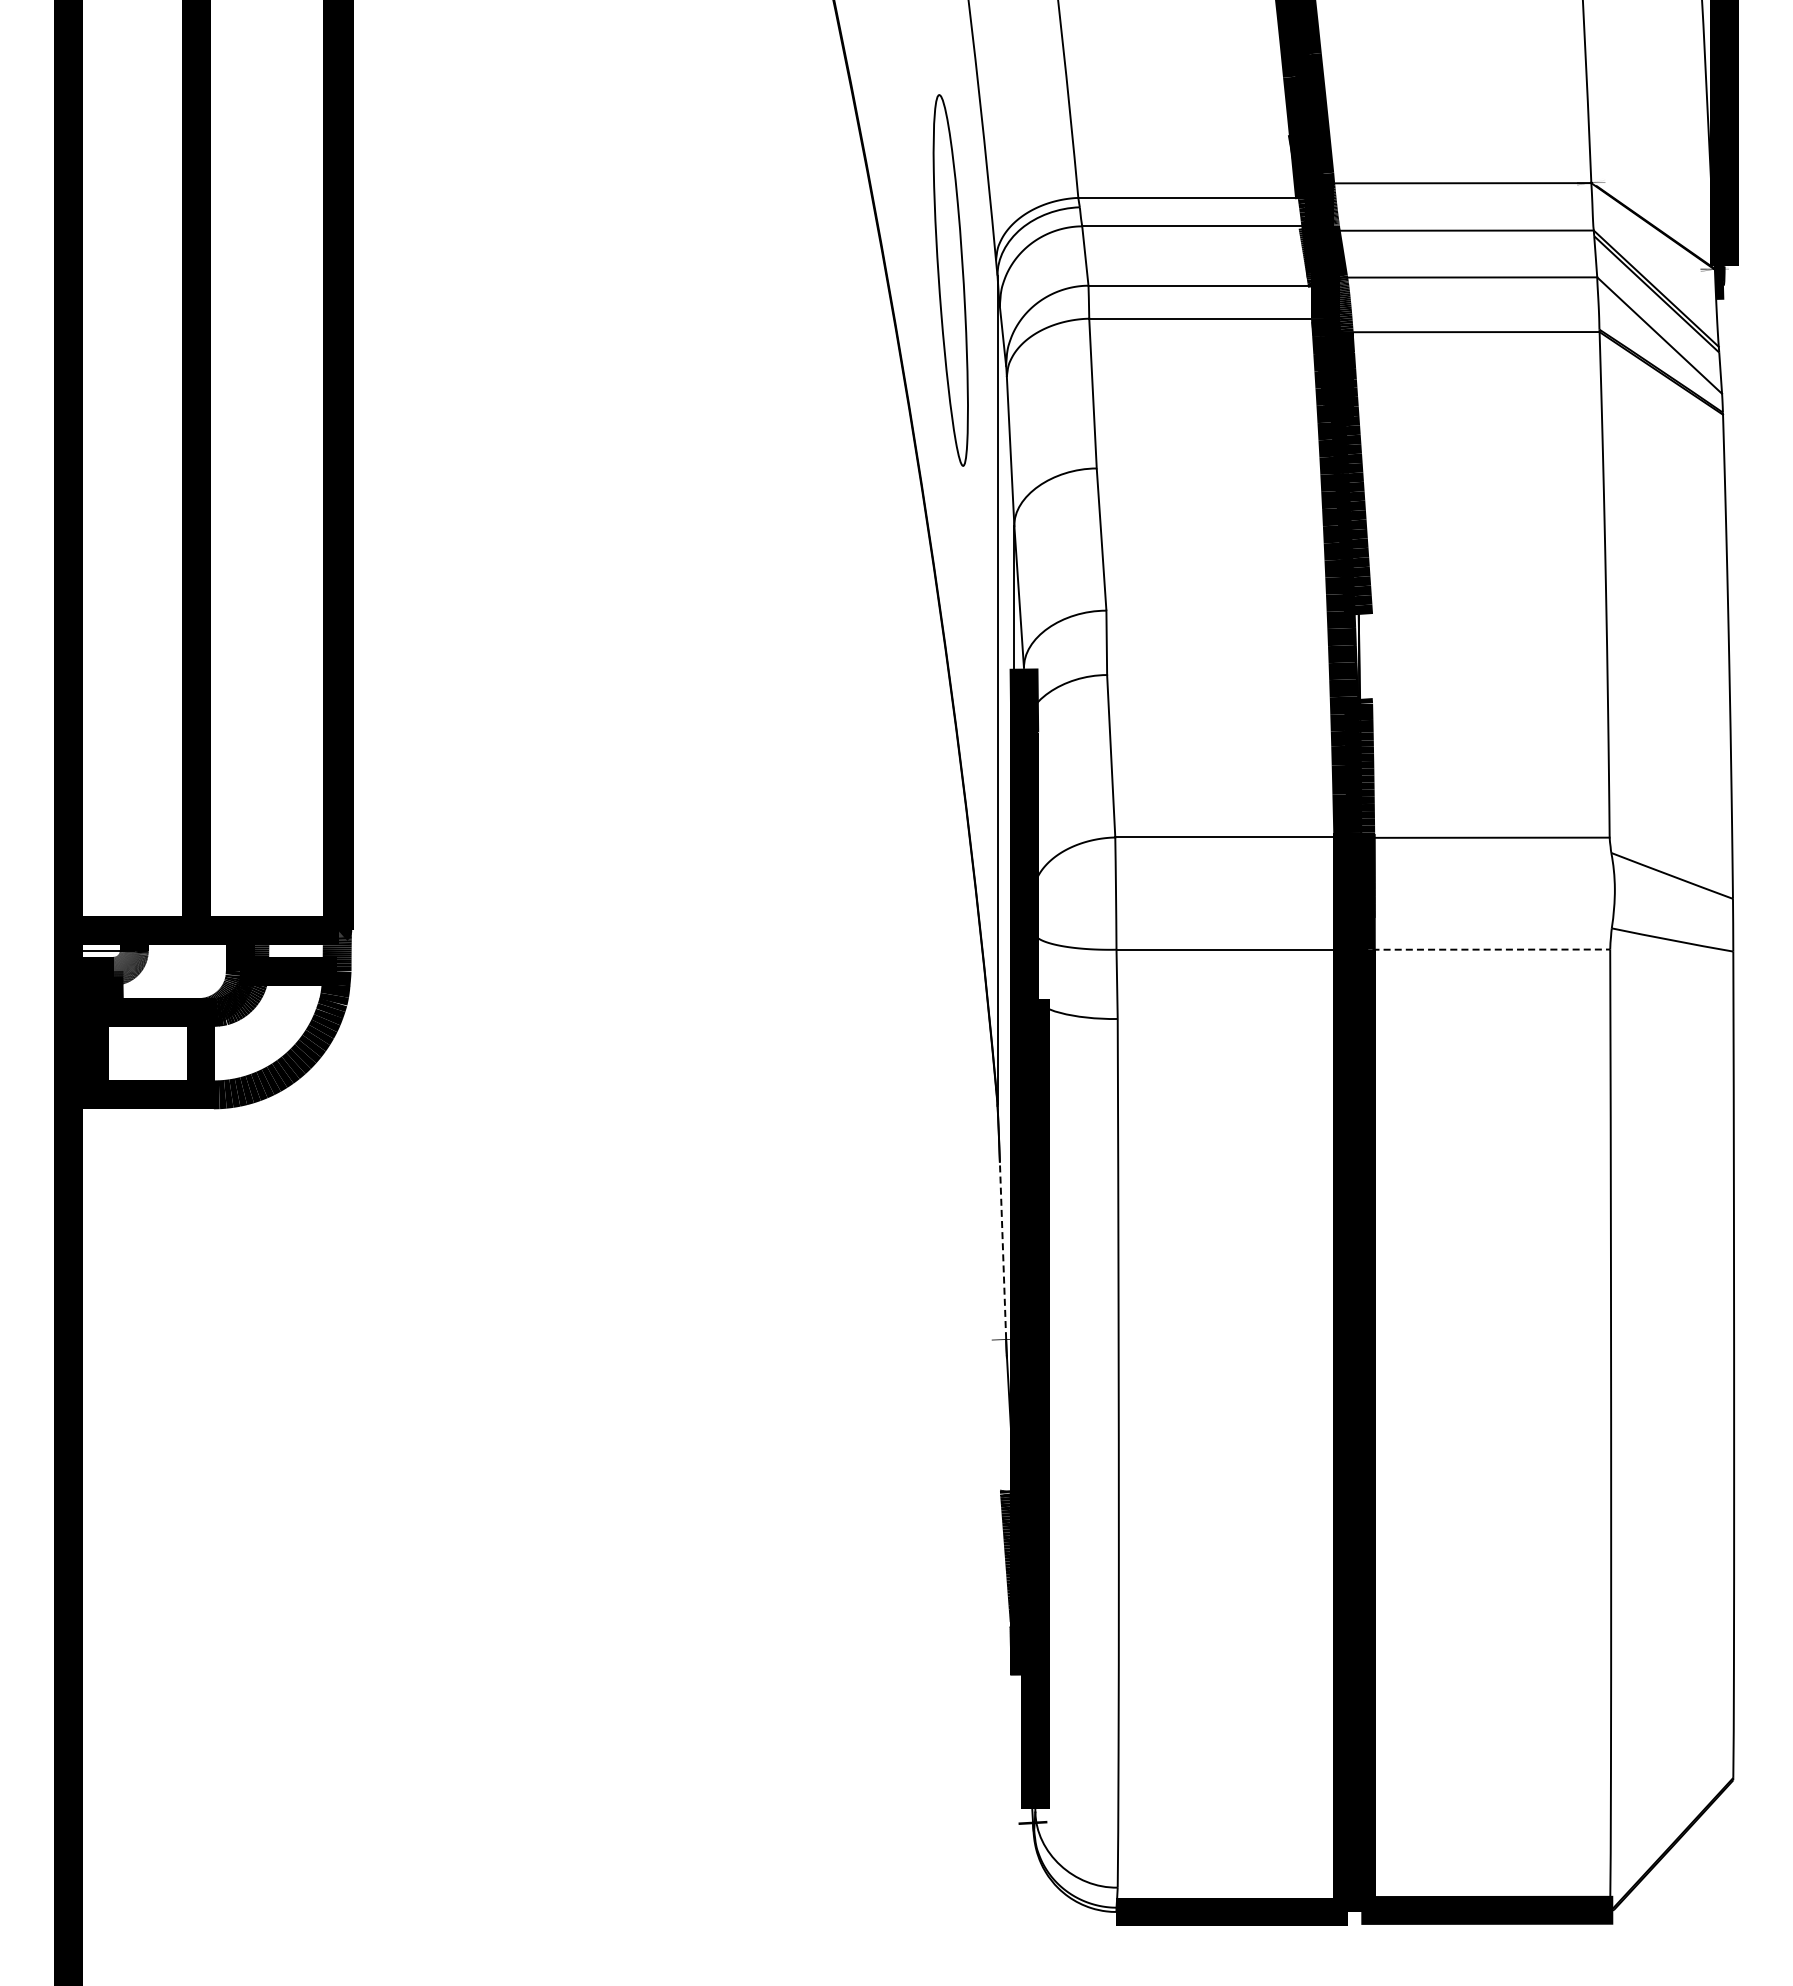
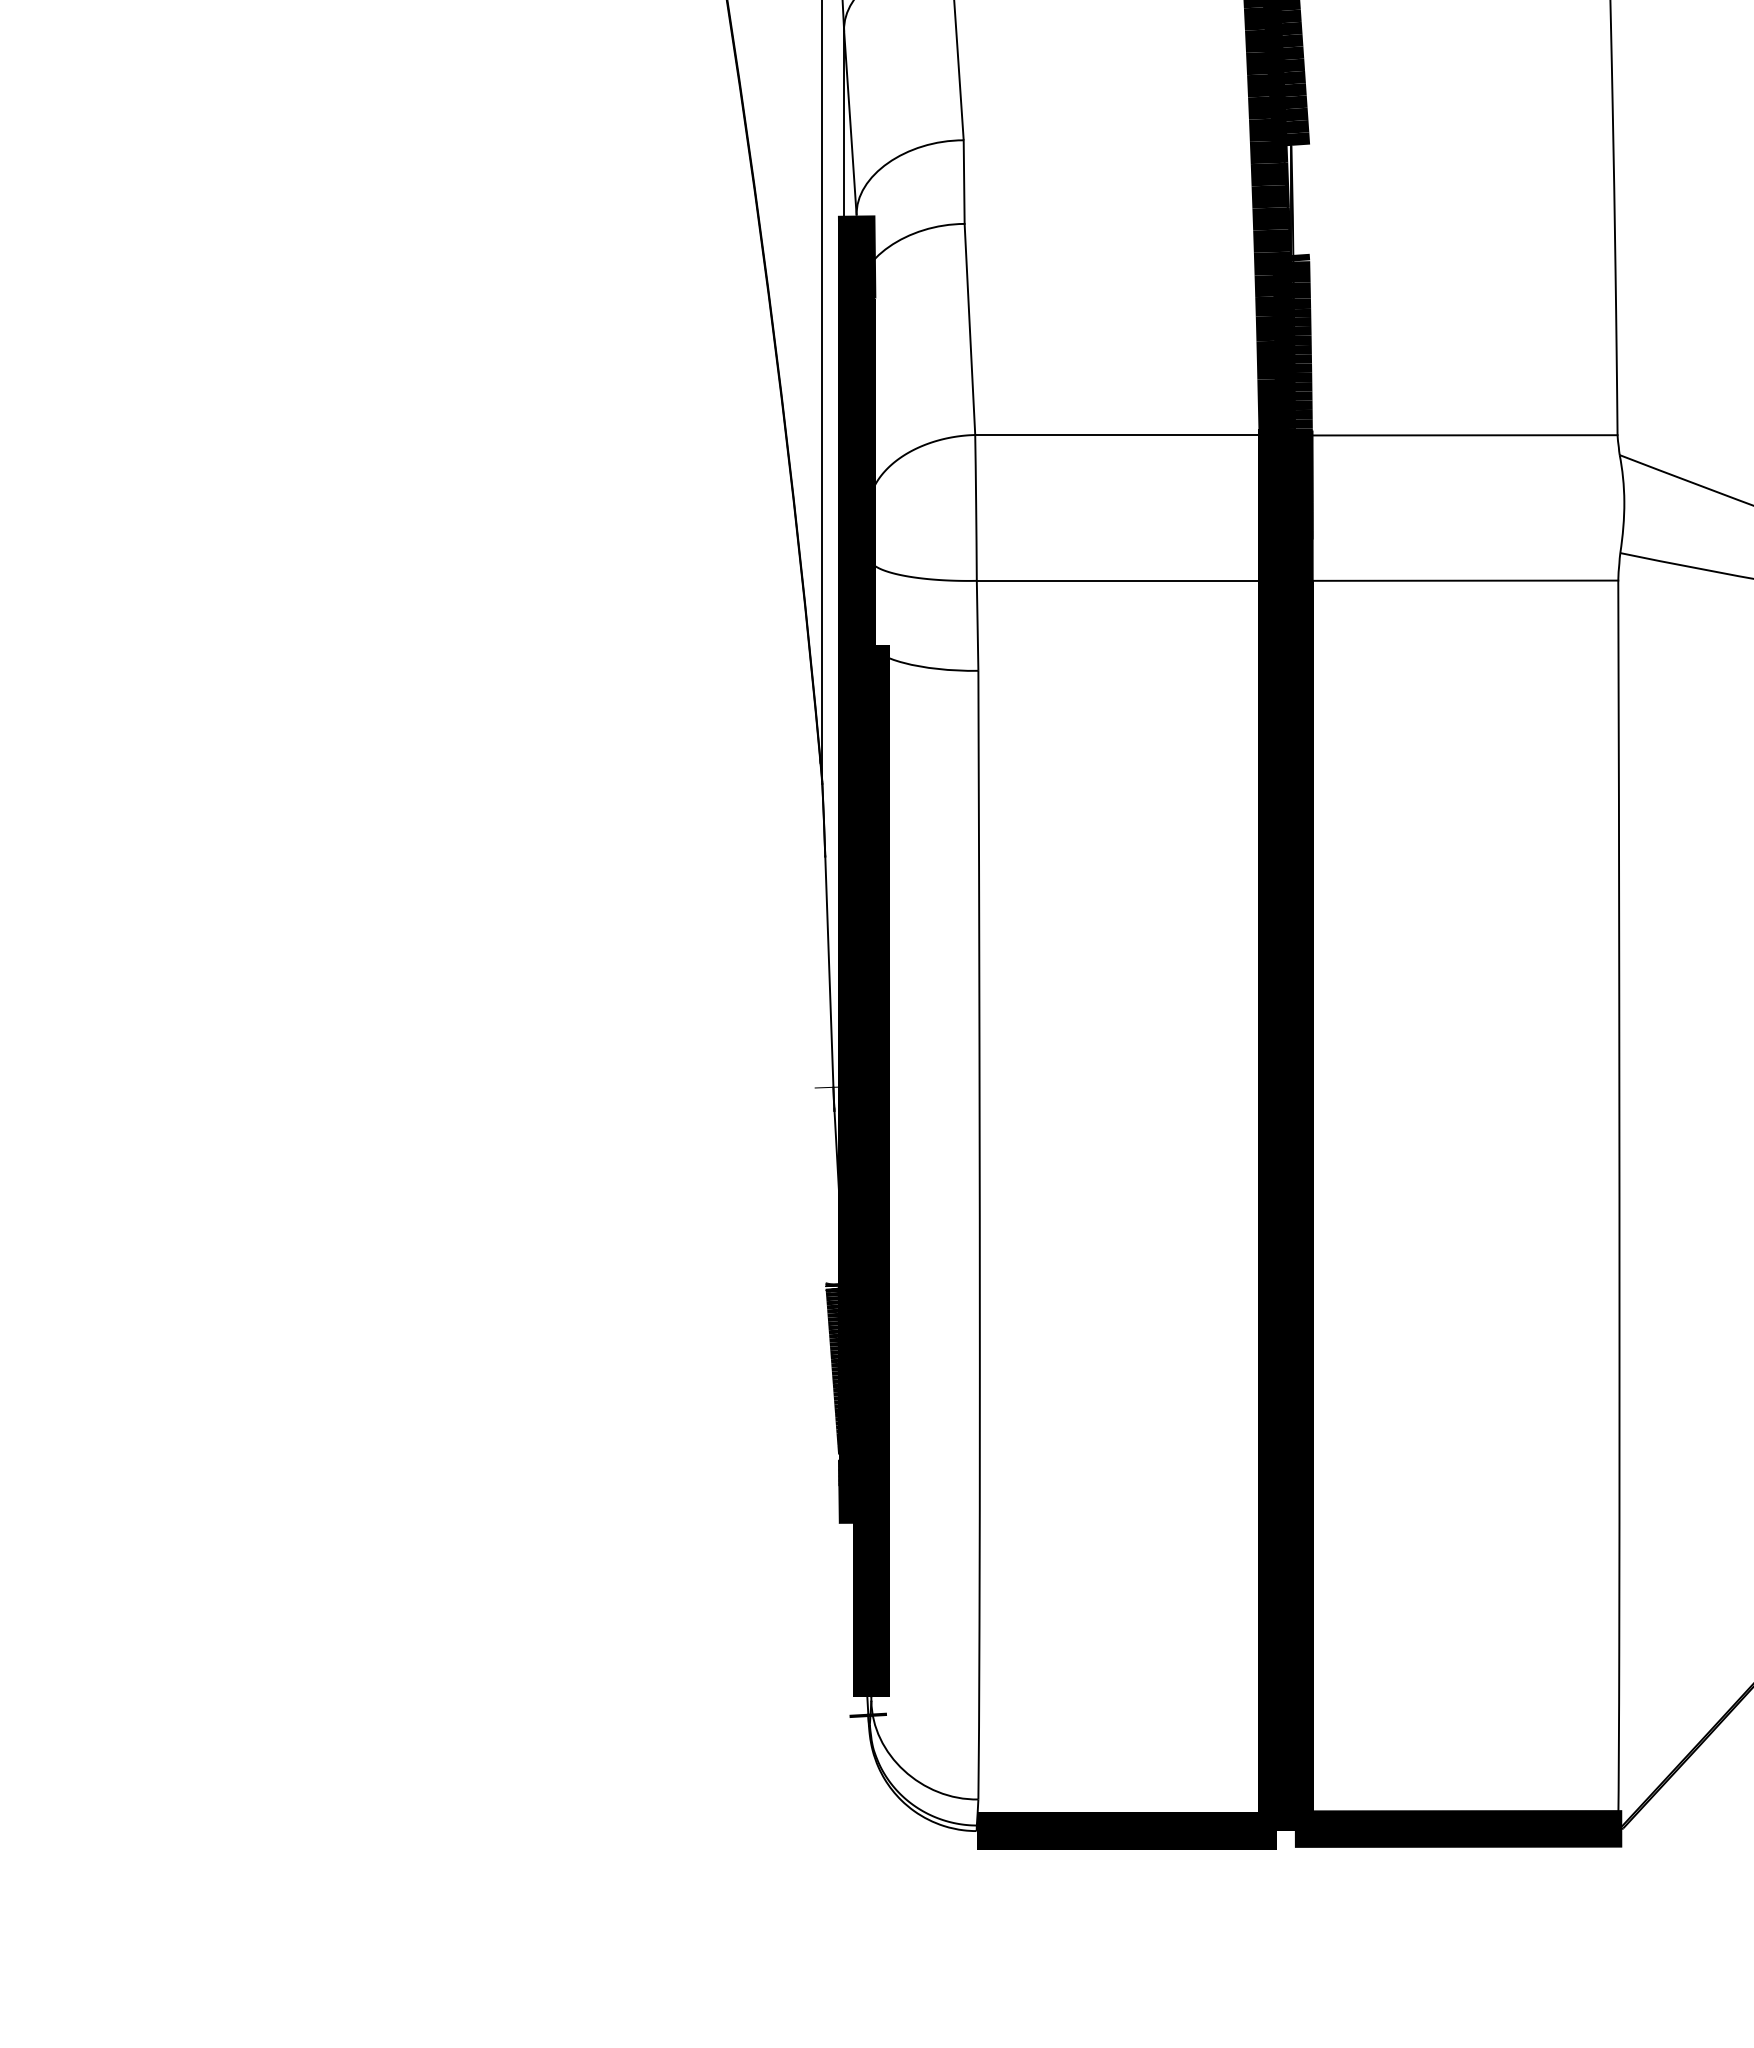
line: (1486, 949) -> (1457, 580), dashed -> solid
line: (1003, 1250) -> (829, 971), dashed -> solid

